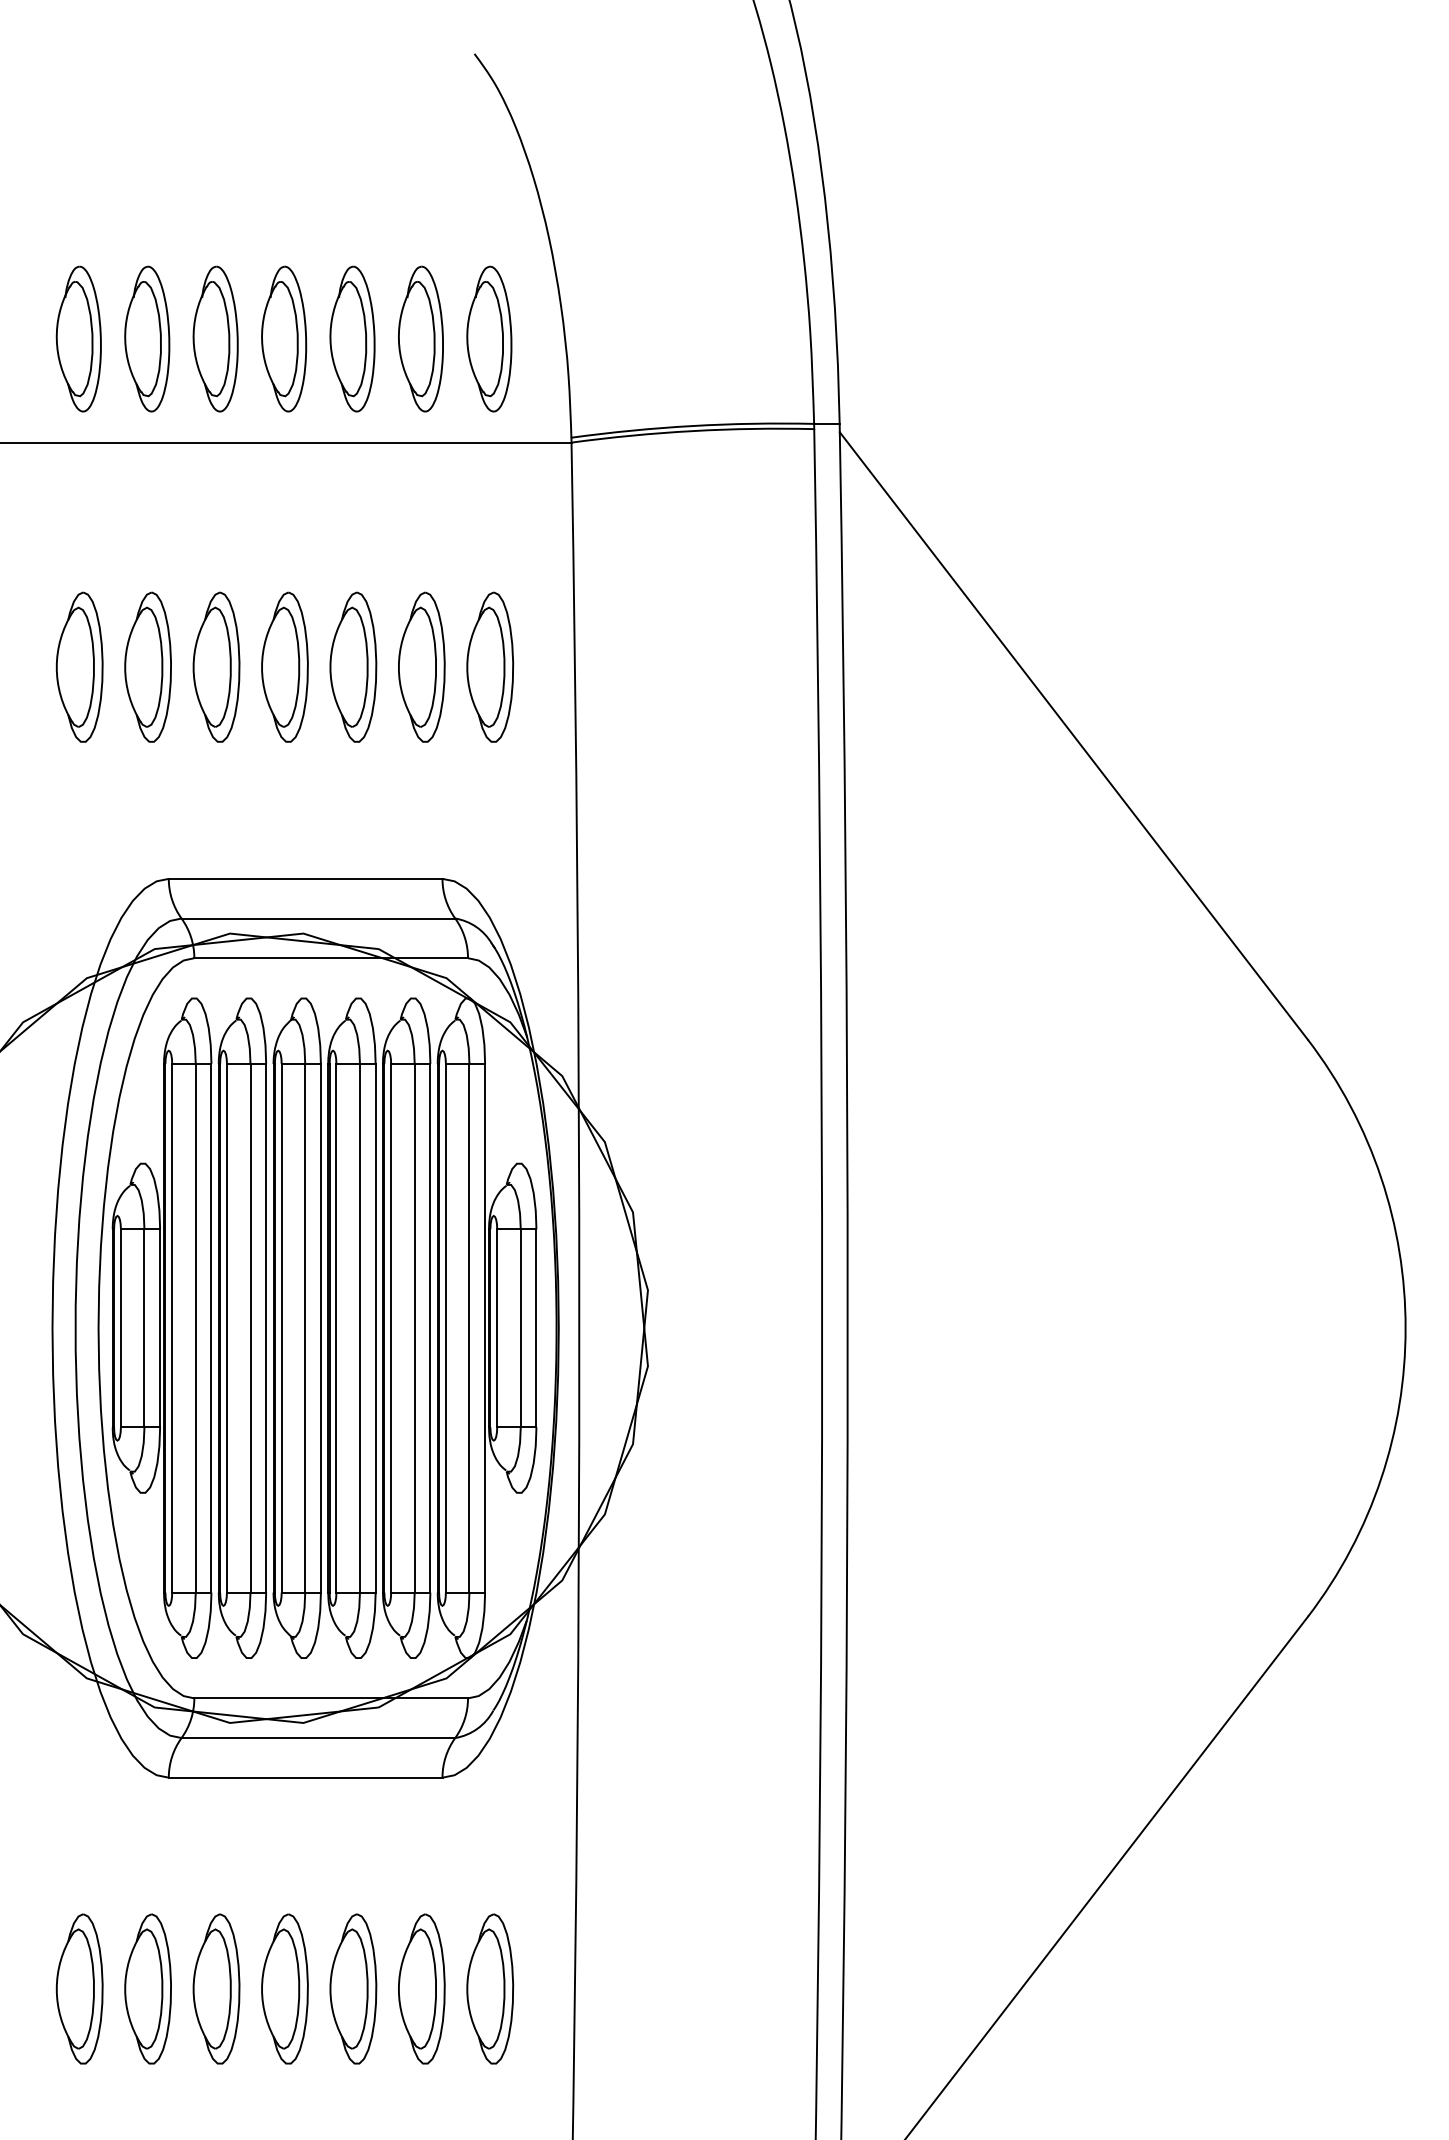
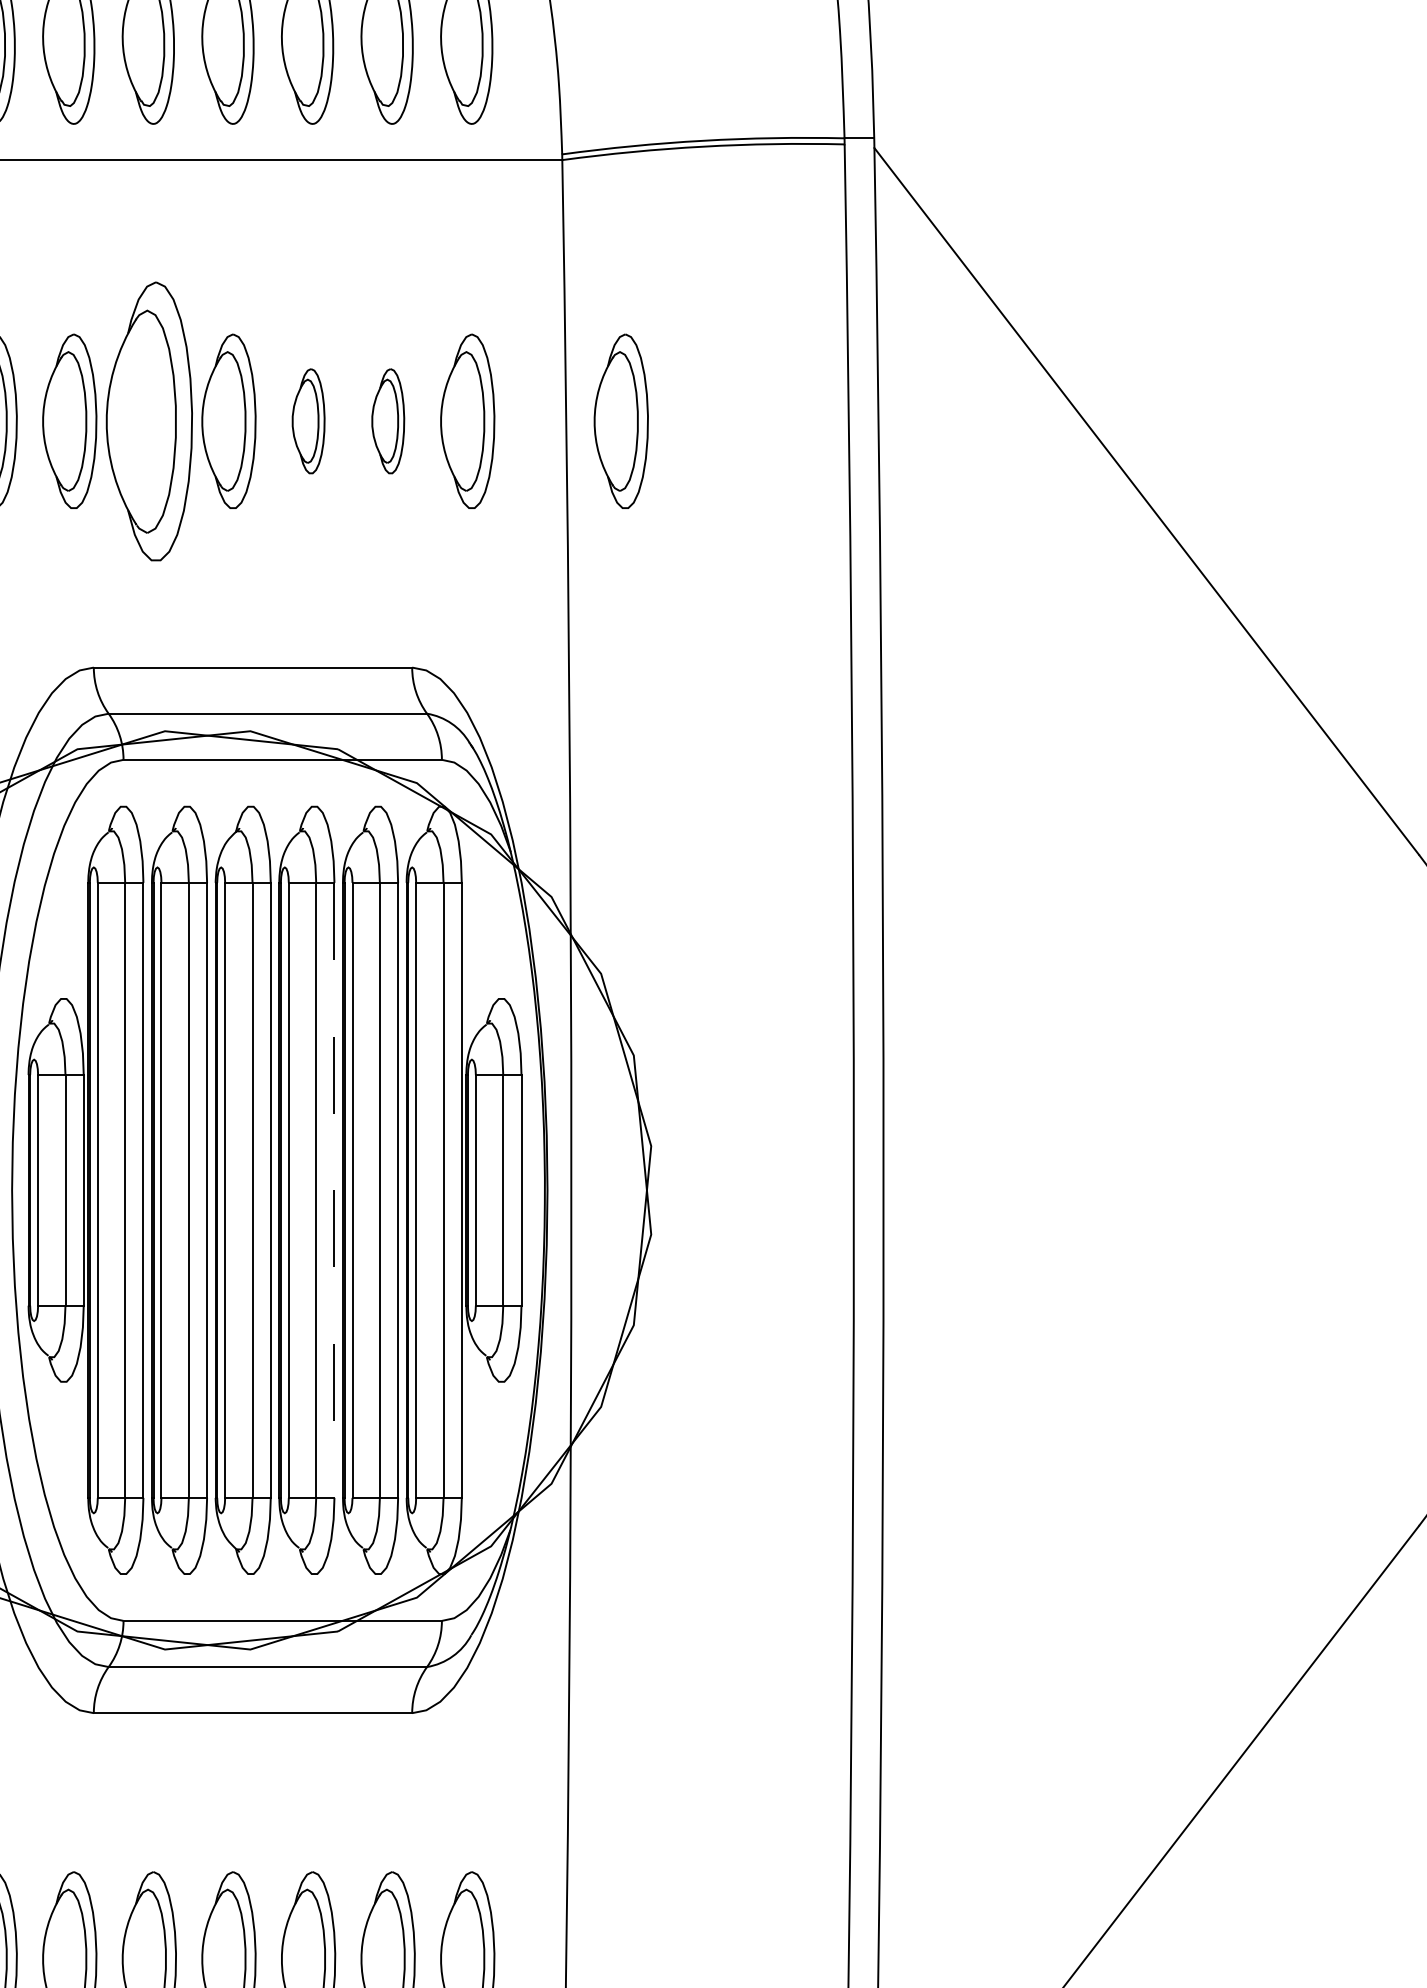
part: (216, 666) -> (149, 420), size x1.6
part: (353, 666) -> (308, 420), size x0.6
part: (421, 666) -> (387, 420), size x0.6
part: (622, 666) -> (621, 420), added
line: (375, 1328) -> (334, 1190), solid -> dashed

